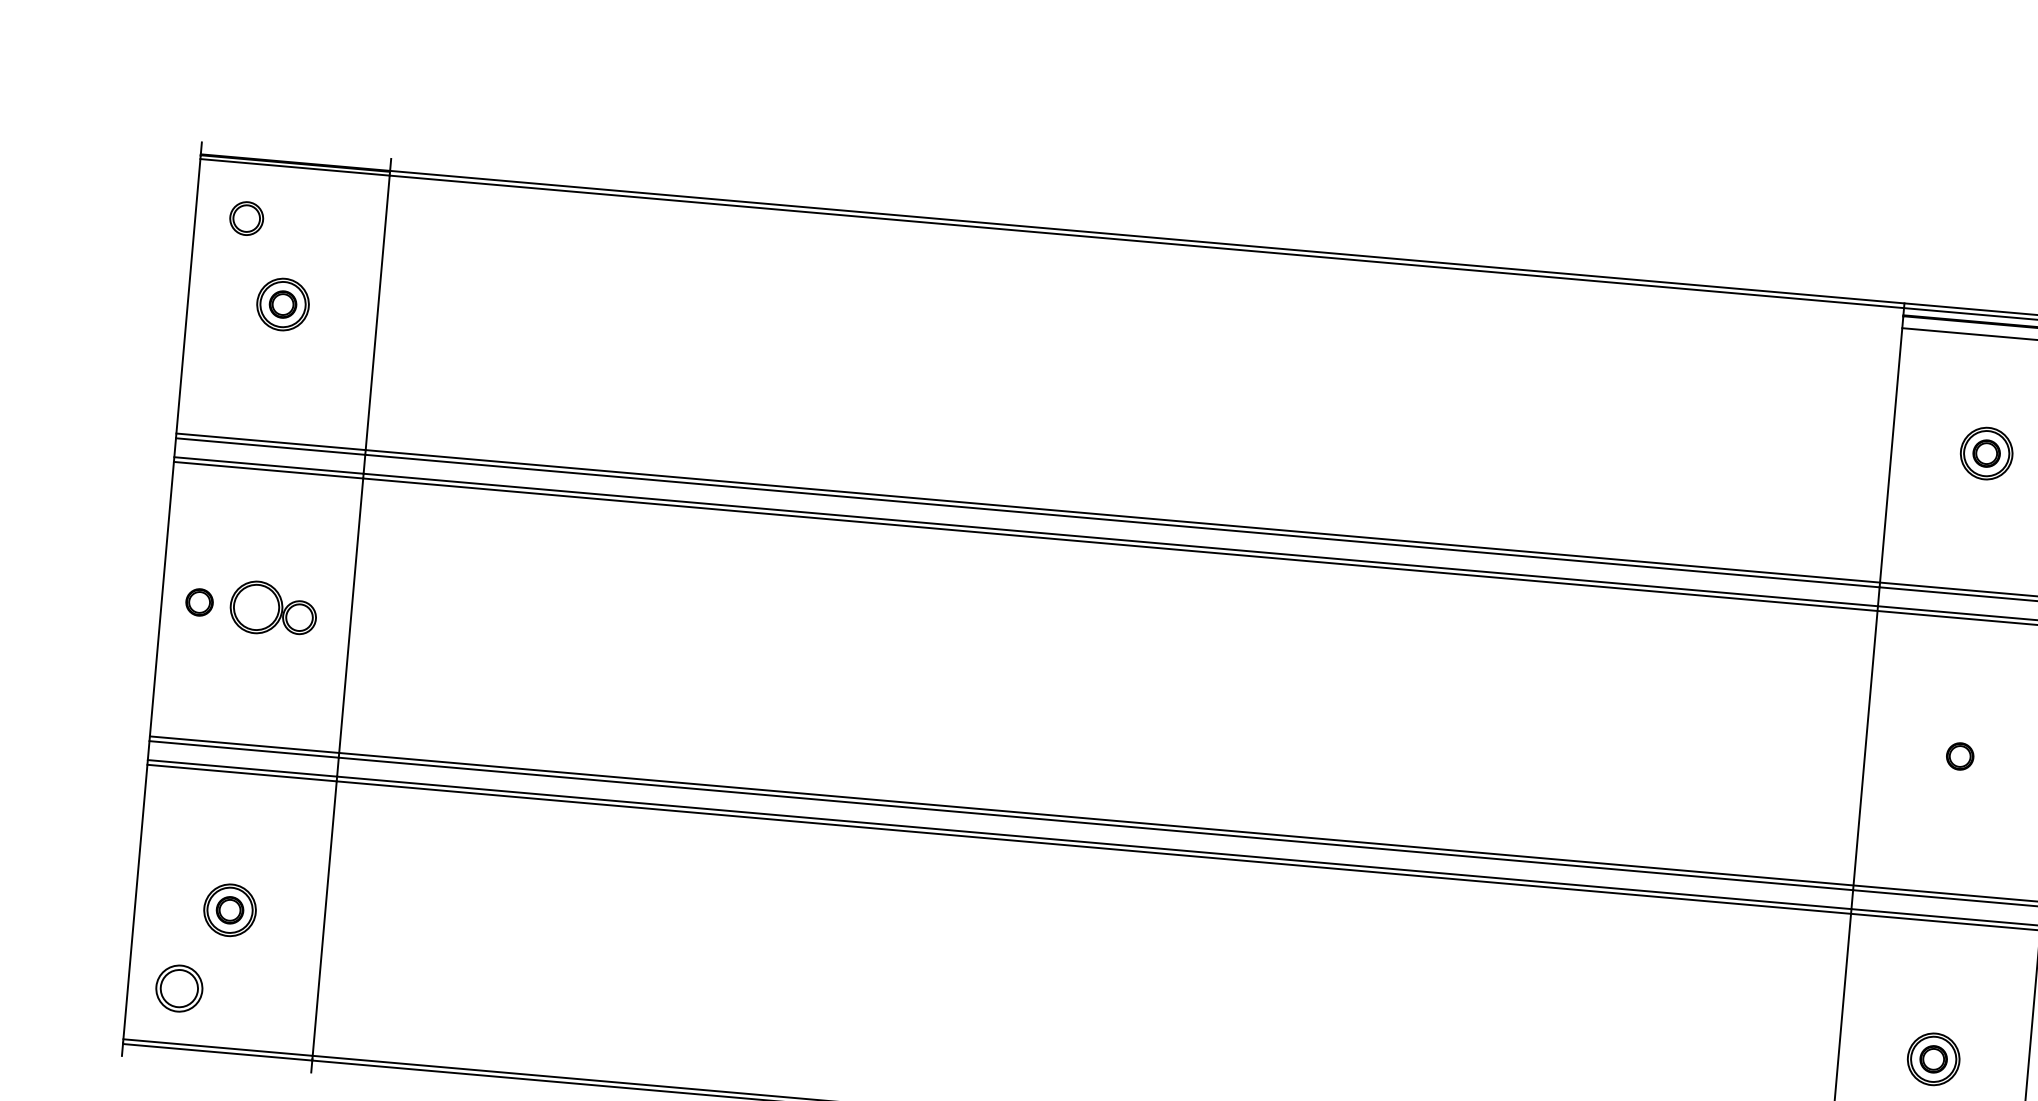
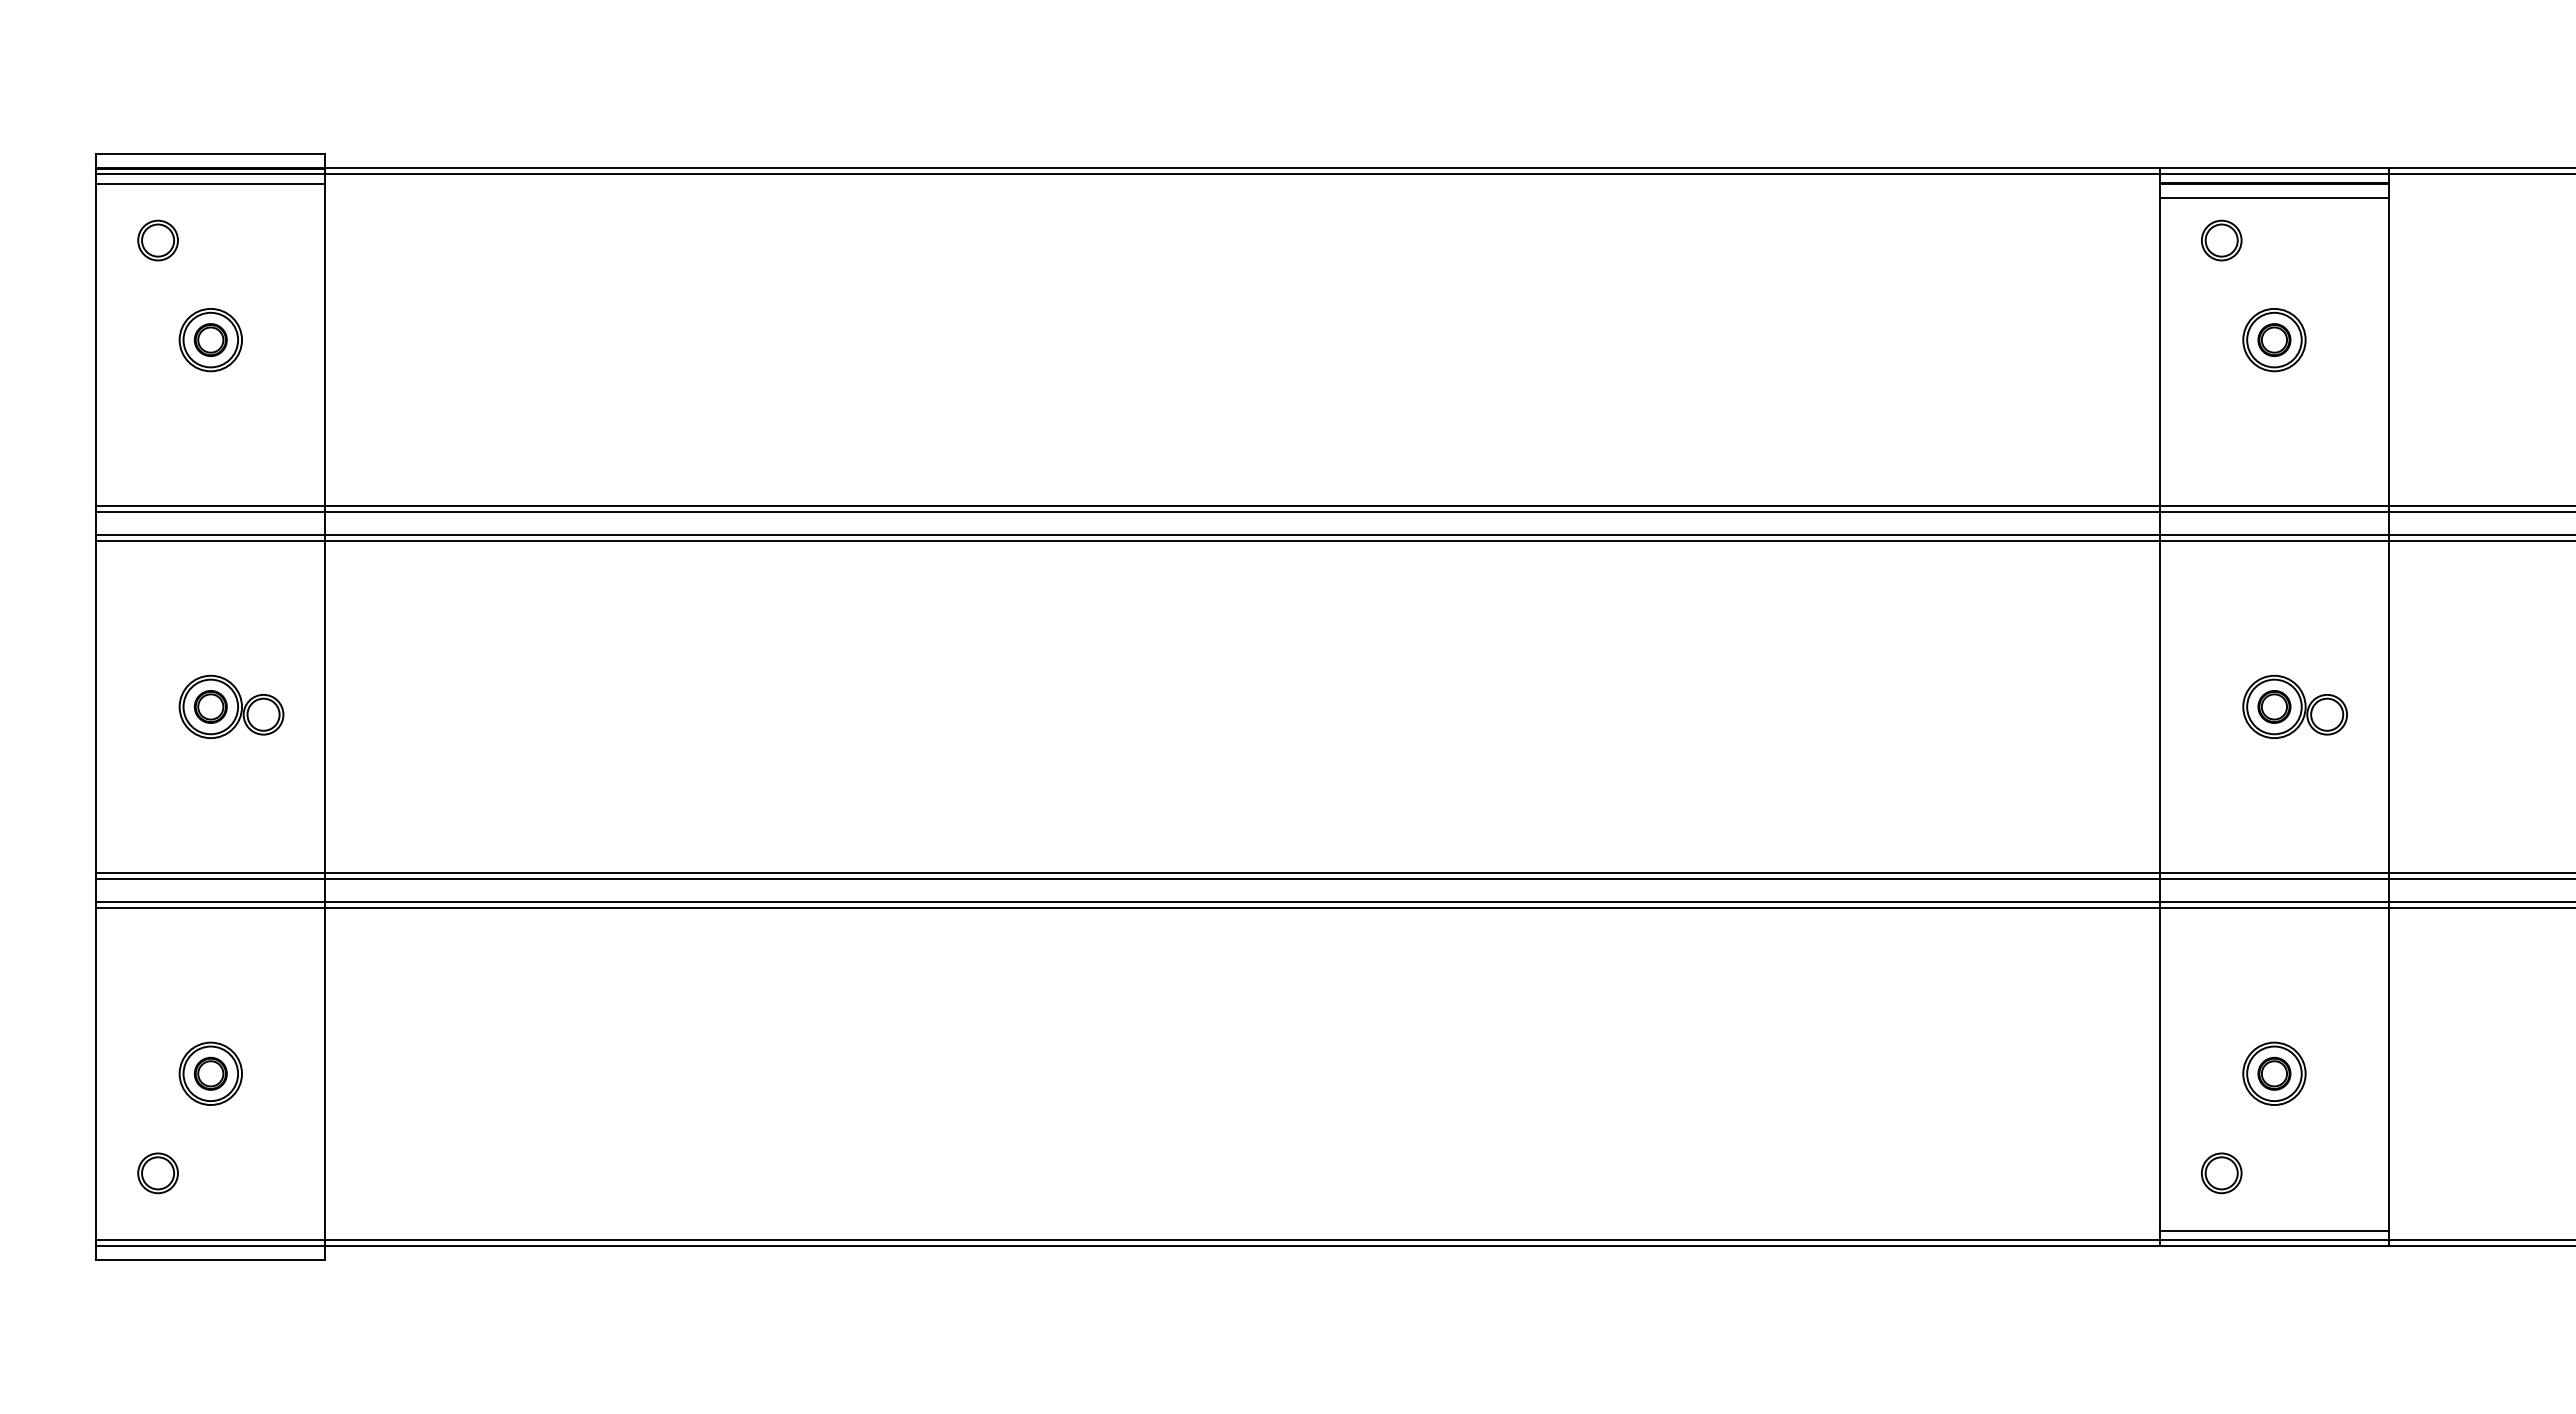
line: (296, 150) -> (210, 153), added
line: (294, 175) -> (210, 183), added
part: (1950, 367) -> (2221, 240), added
part: (199, 602) -> (210, 706), moved
part: (1976, 757) -> (2294, 706), added
part: (178, 988) -> (157, 1173), size x0.71
line: (216, 1064) -> (210, 1260), added

